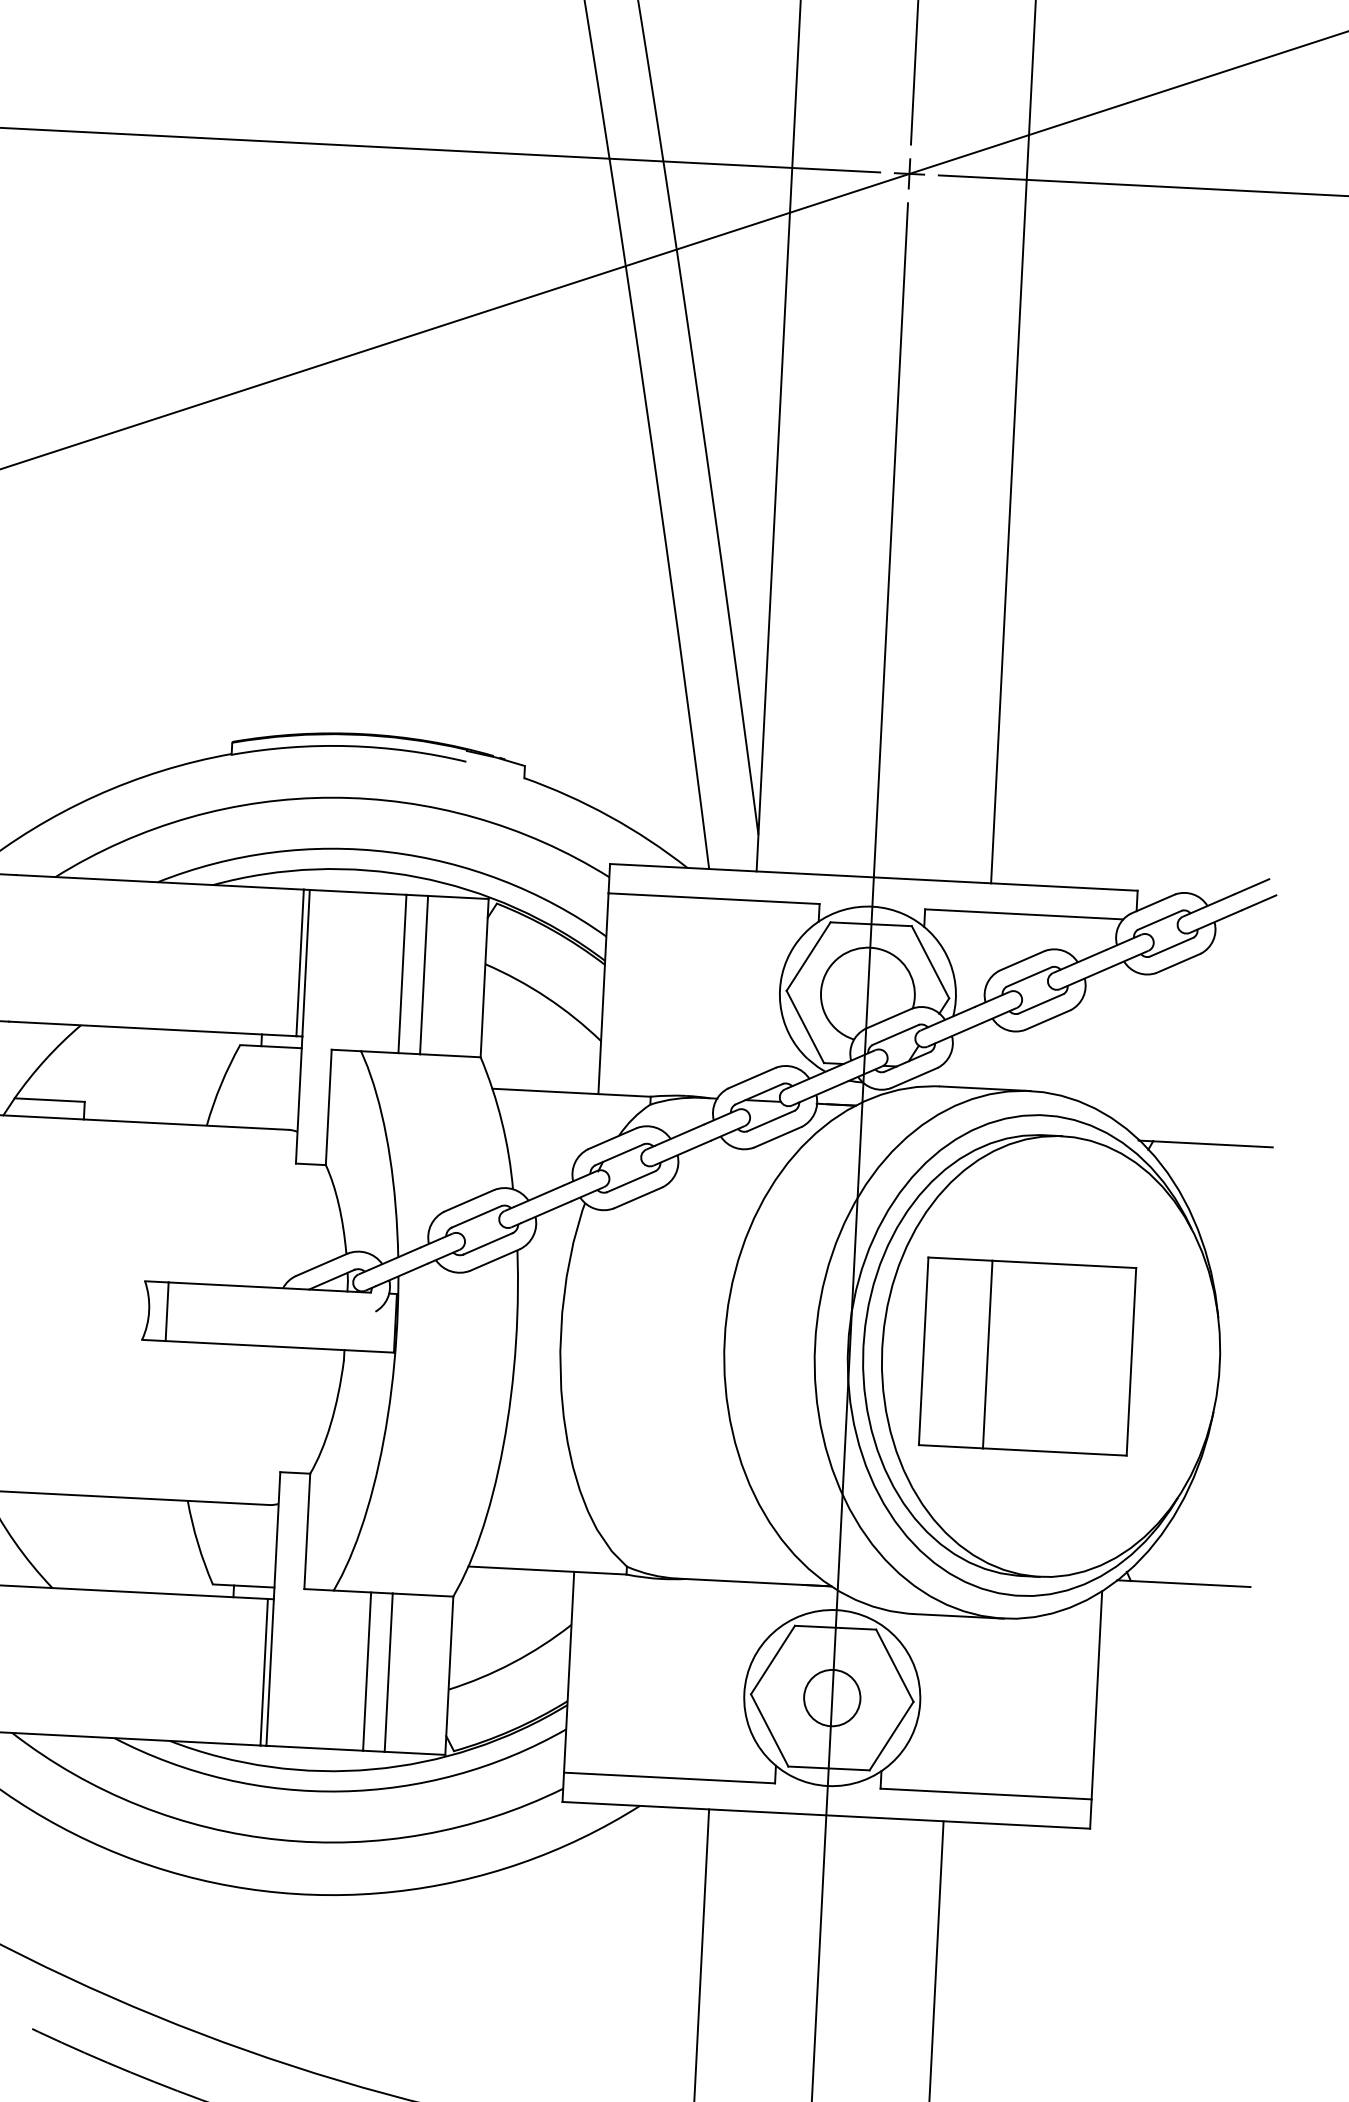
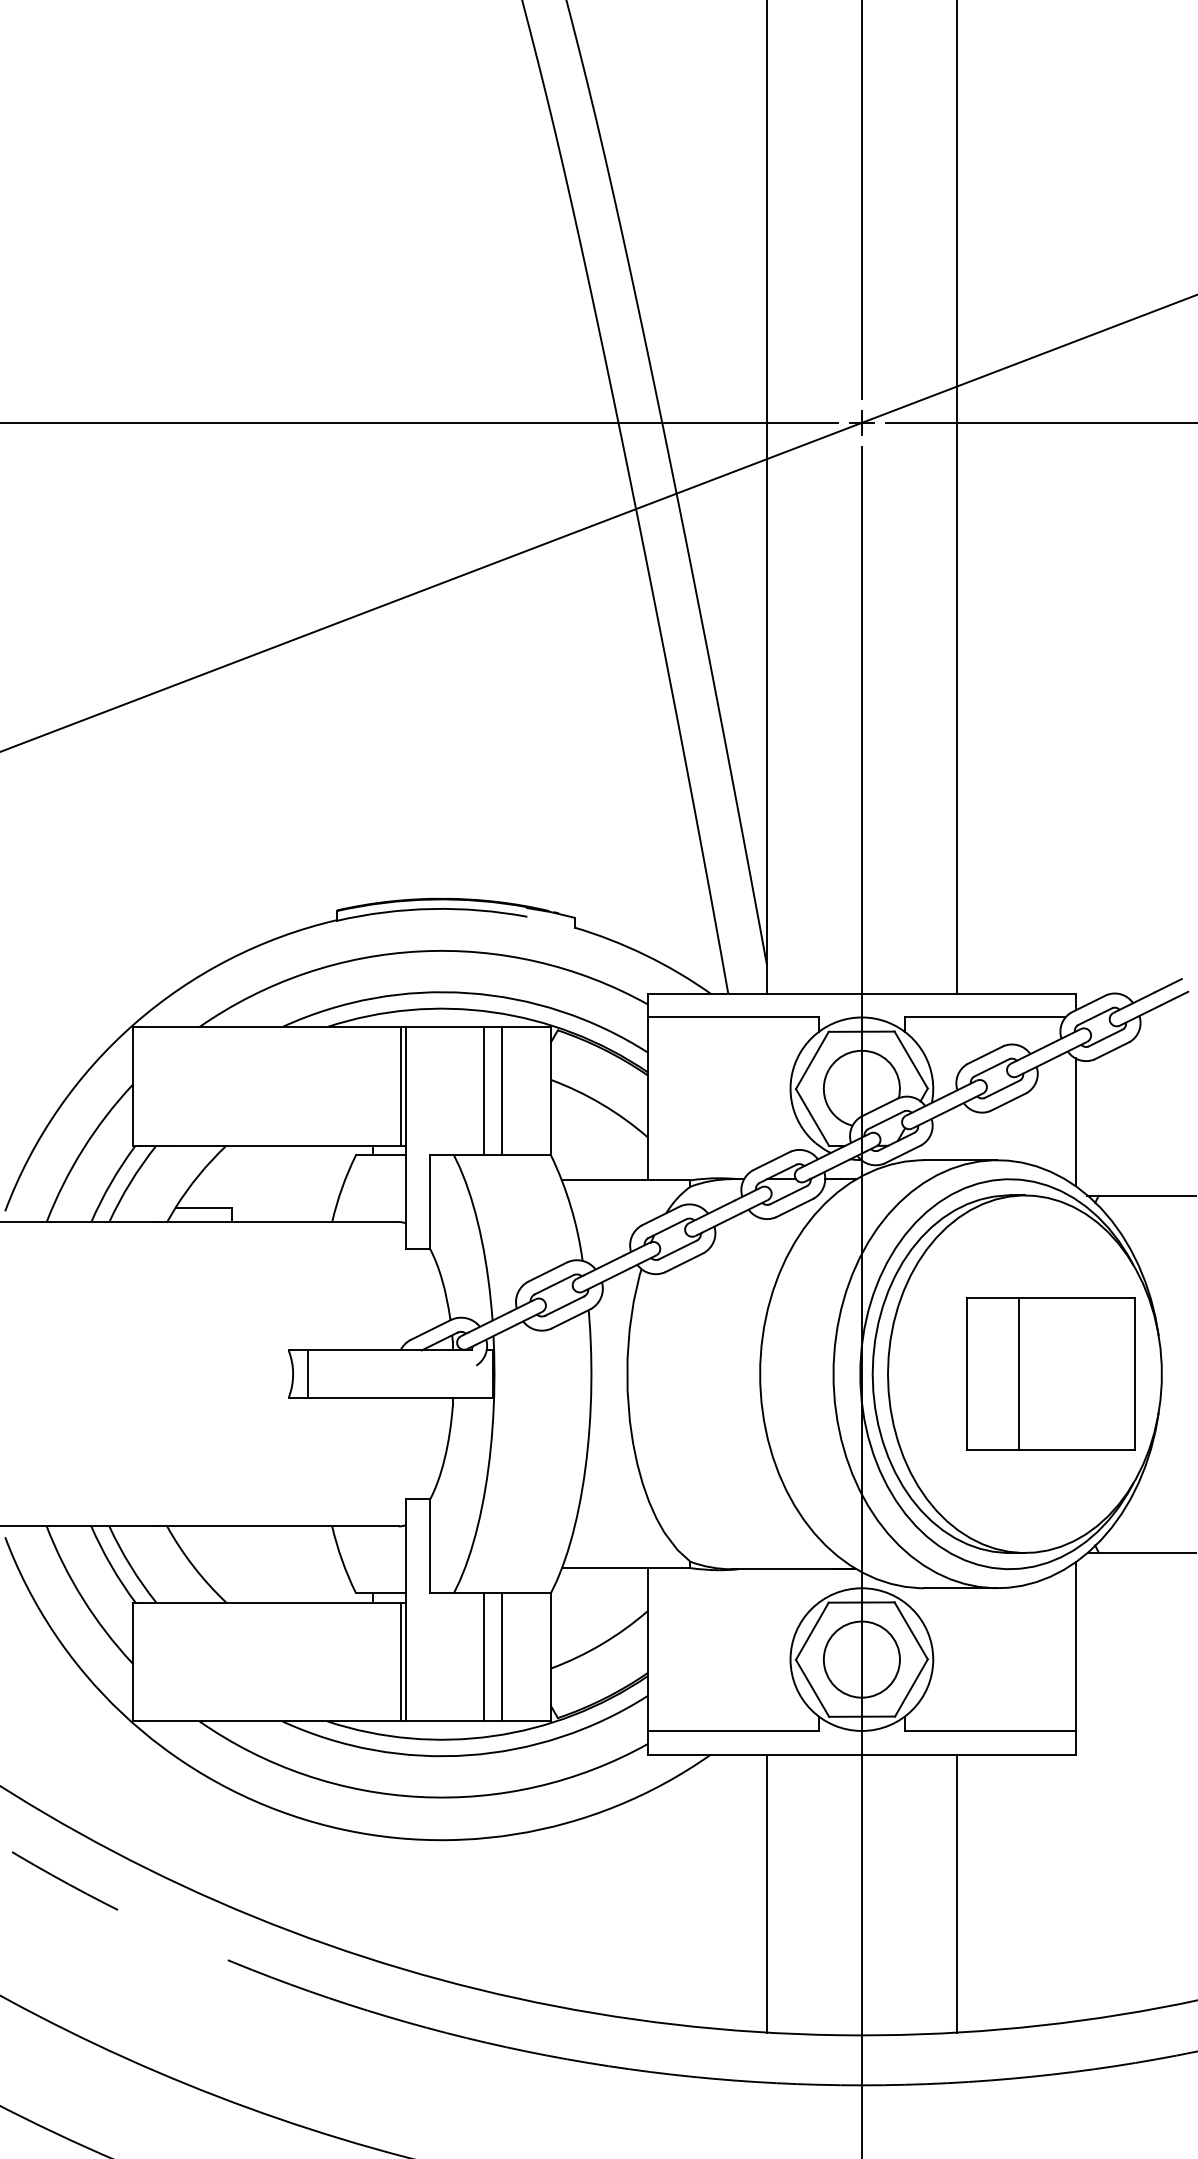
line: (1129, 1049) -> (1075, 1122), added
part: (1027, 1355) -> (1050, 1373), moved
circle: (831, 1697) -> (861, 1659), size x1.67

